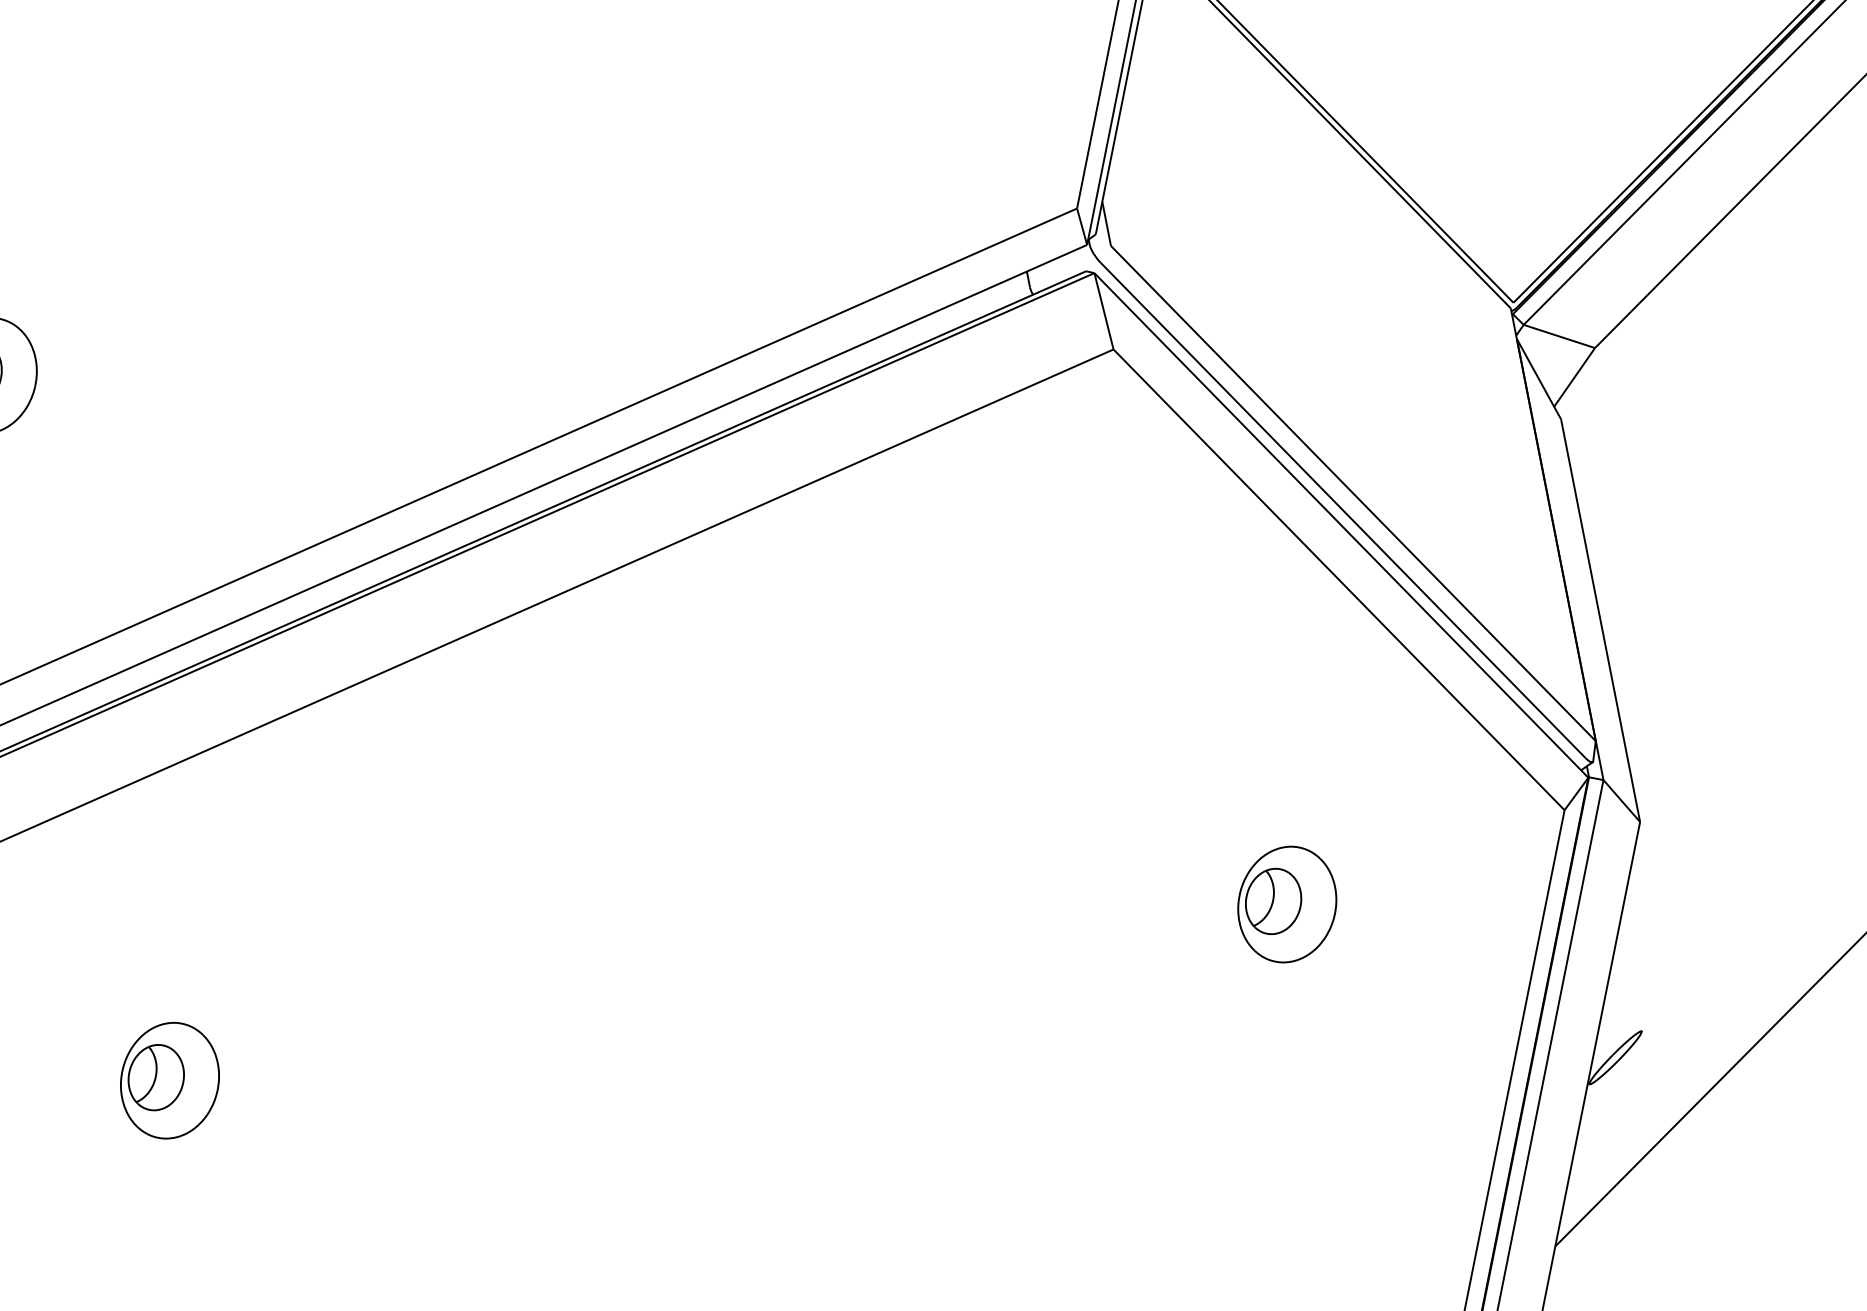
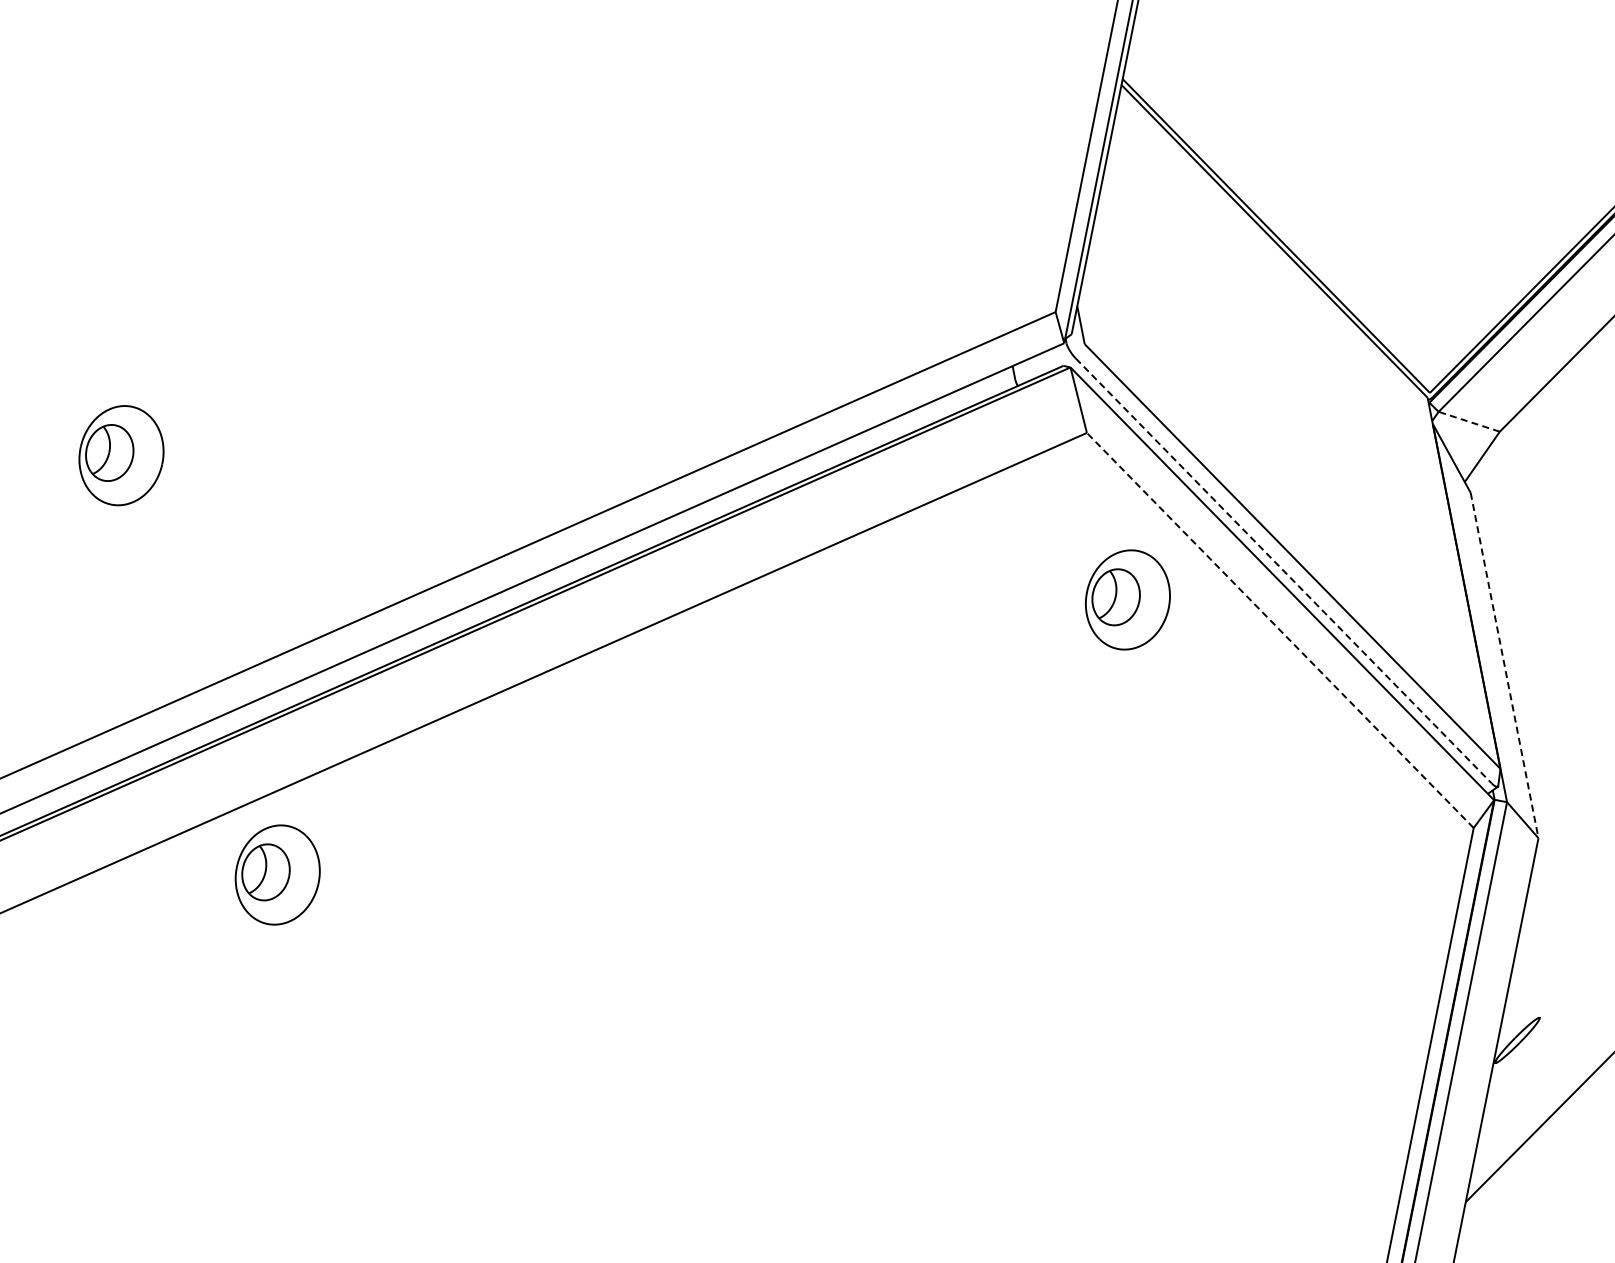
line: (1558, 336) -> (1468, 421), solid -> dashed
line: (1343, 511) -> (1284, 571), solid -> dashed
line: (1338, 579) -> (1279, 630), solid -> dashed
line: (1600, 620) -> (1504, 665), solid -> dashed
part: (1286, 904) -> (1127, 599), moved
part: (169, 1080) -> (277, 874), moved

